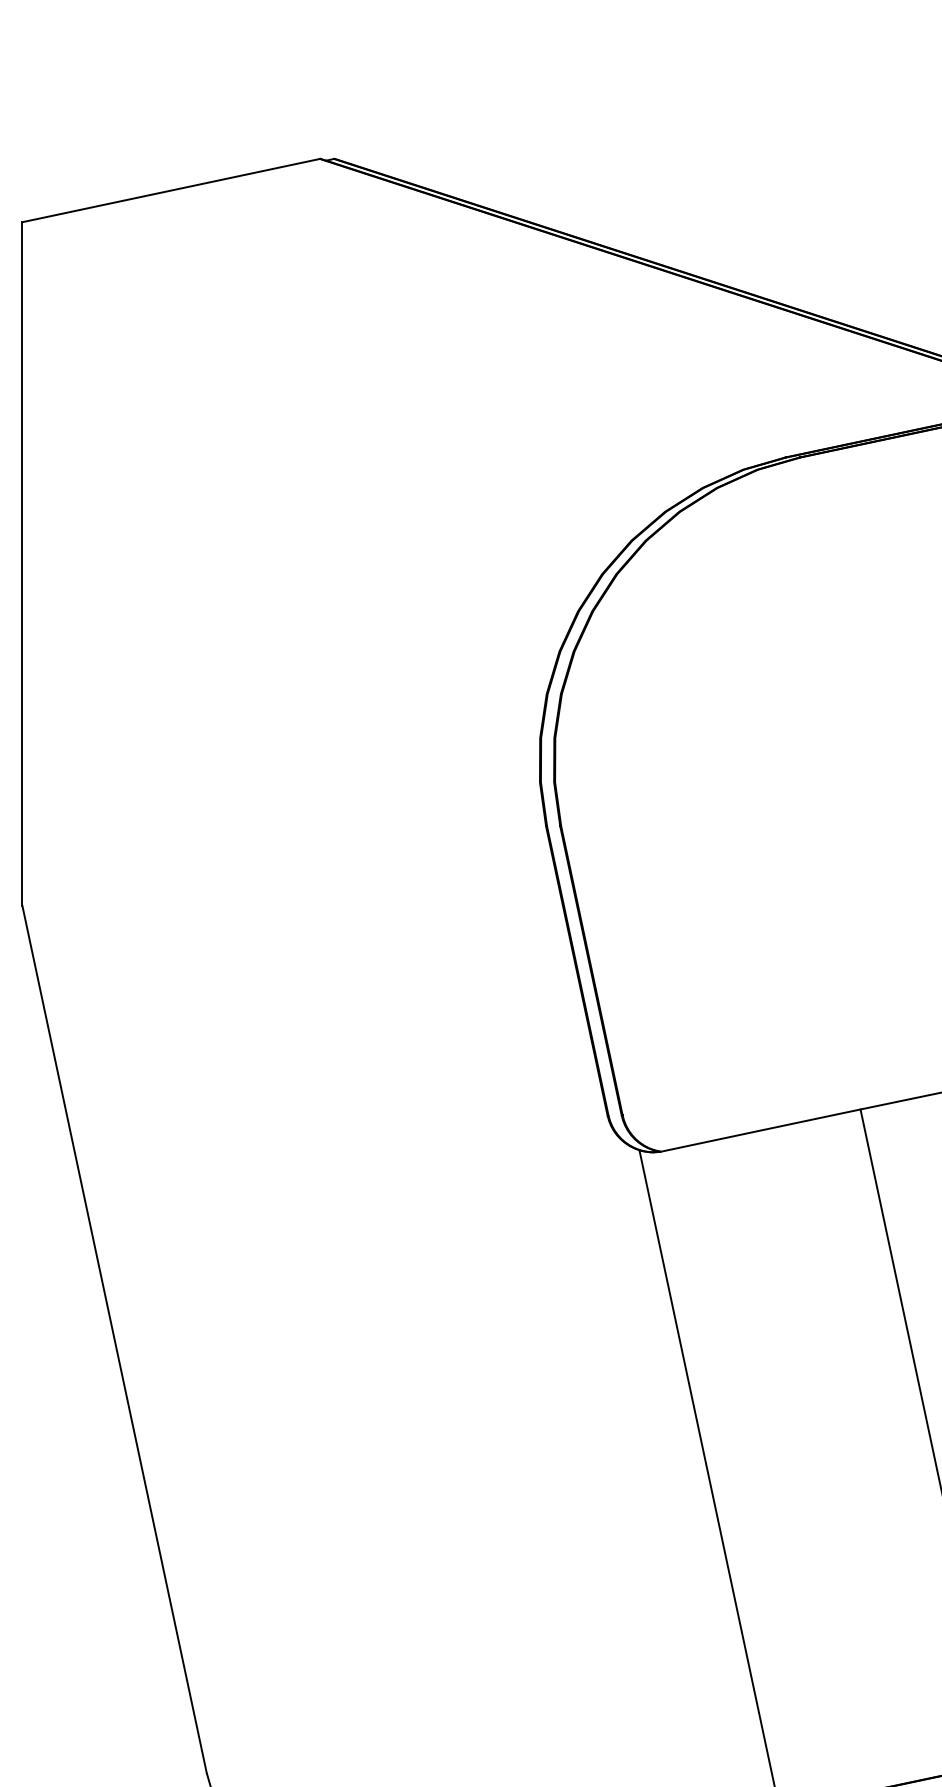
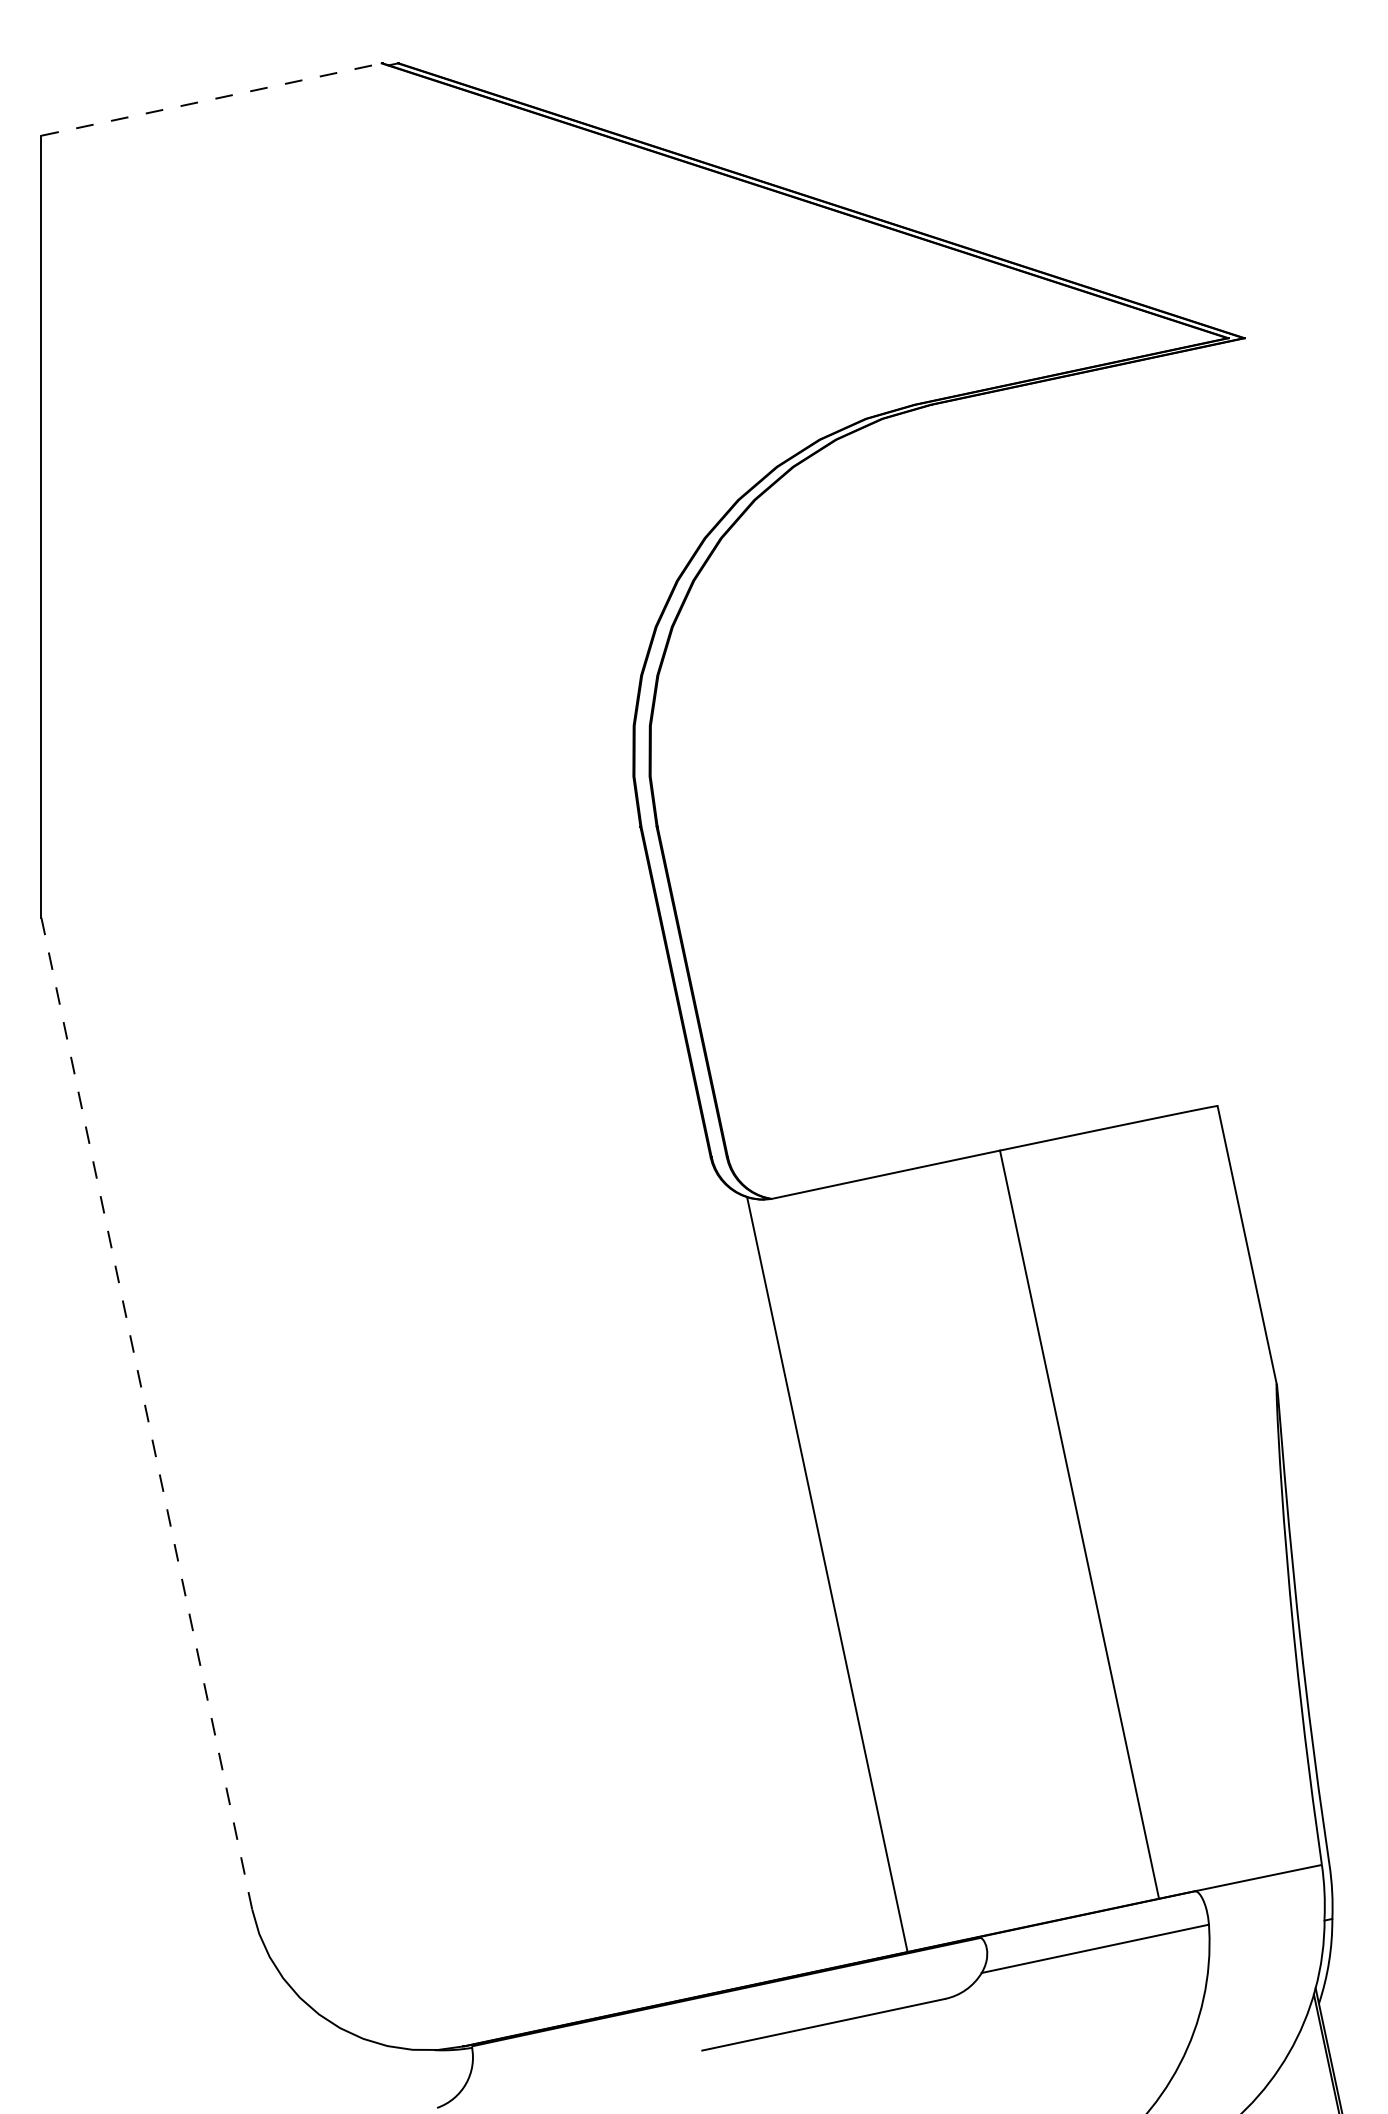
line: (171, 190) -> (211, 99), solid -> dashed
line: (114, 1339) -> (146, 1413), solid -> dashed

